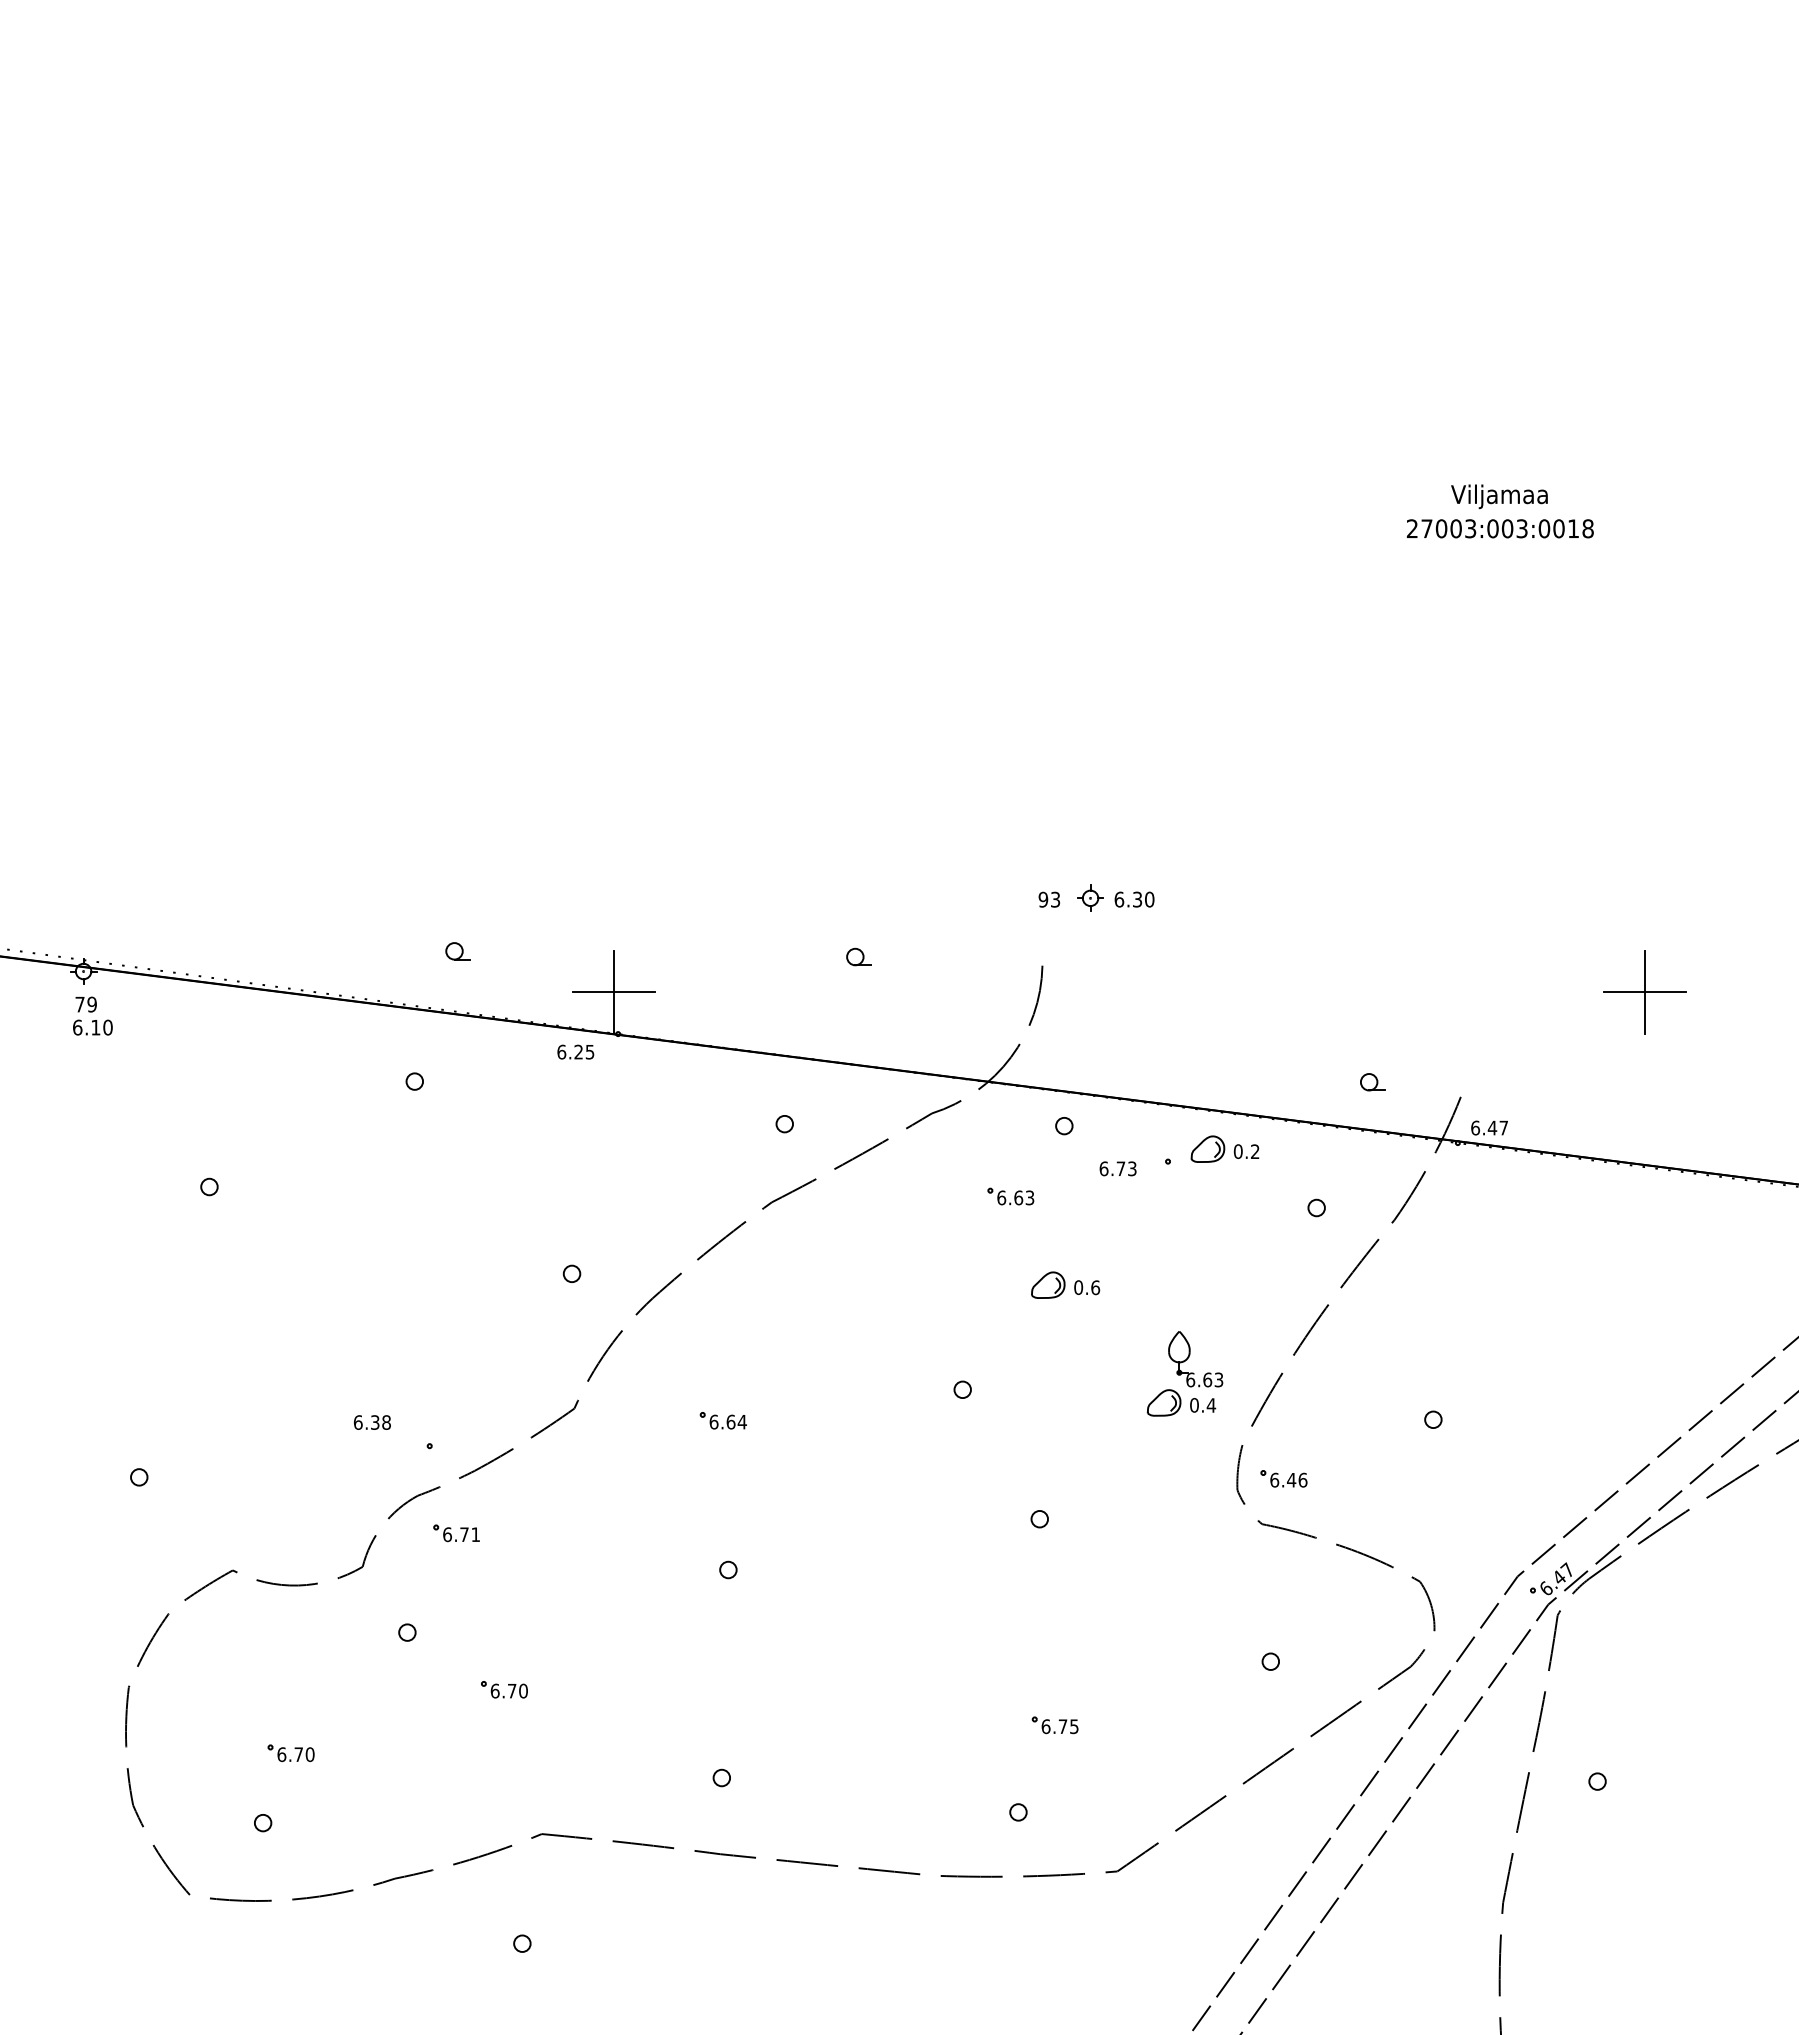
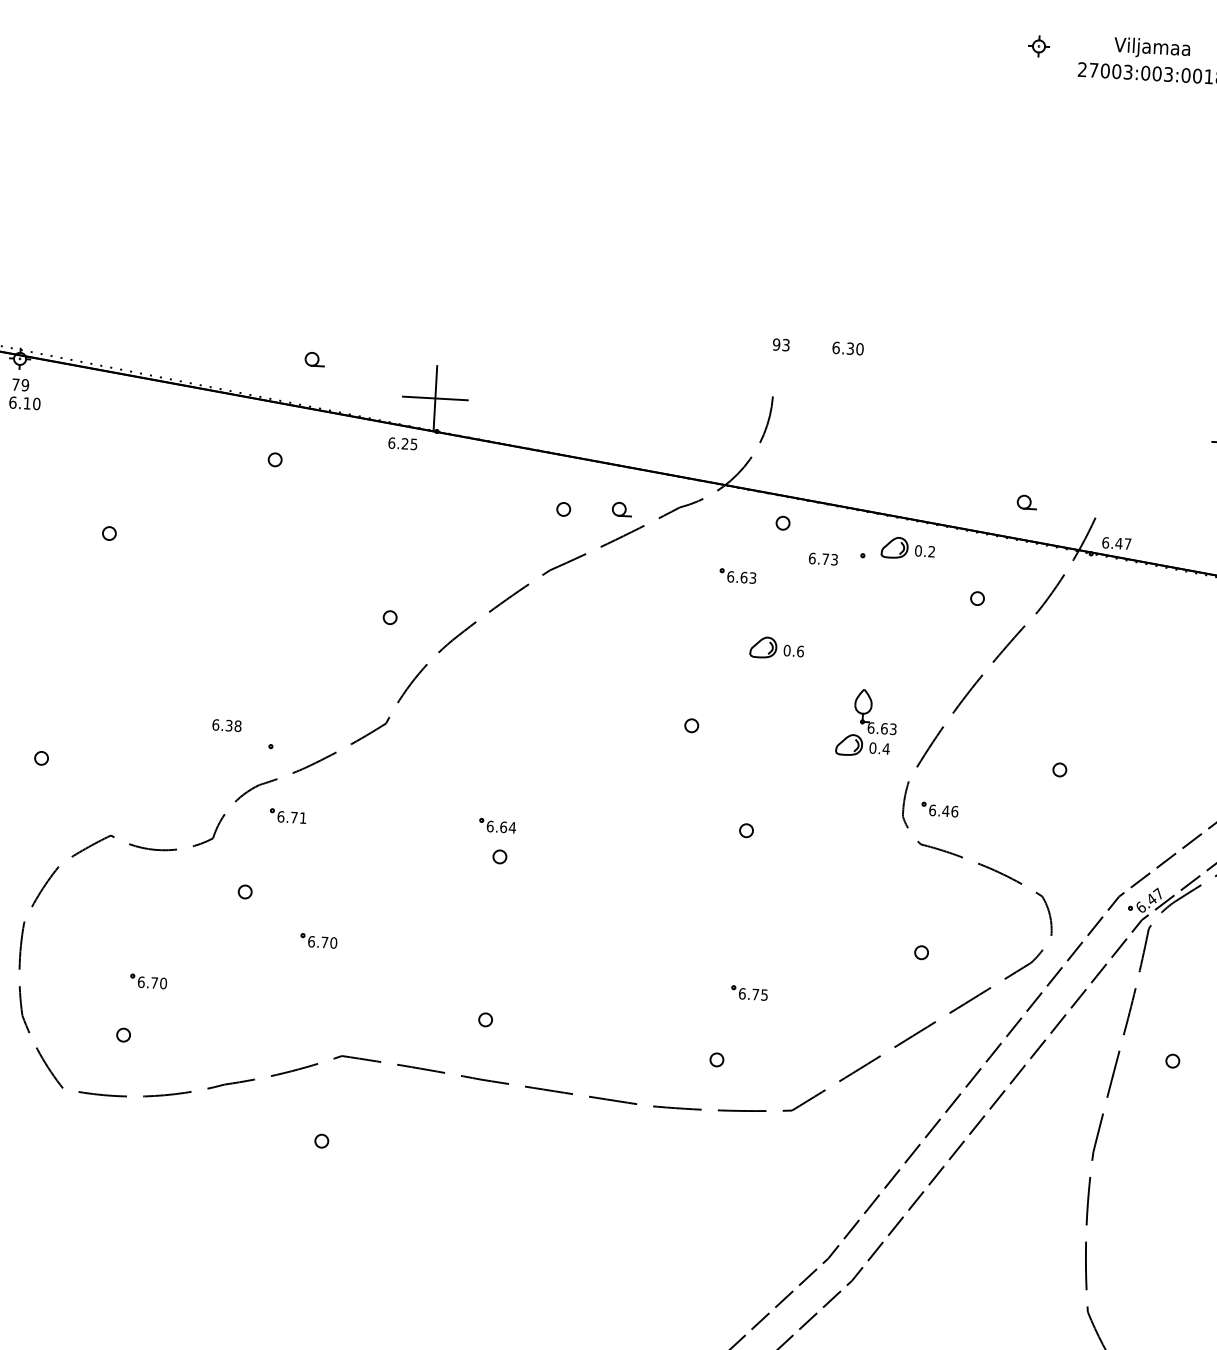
part: (1090, 897) -> (1039, 45), moved
part: (858, 956) -> (621, 509), moved
part: (722, 1420) -> (497, 825), moved

